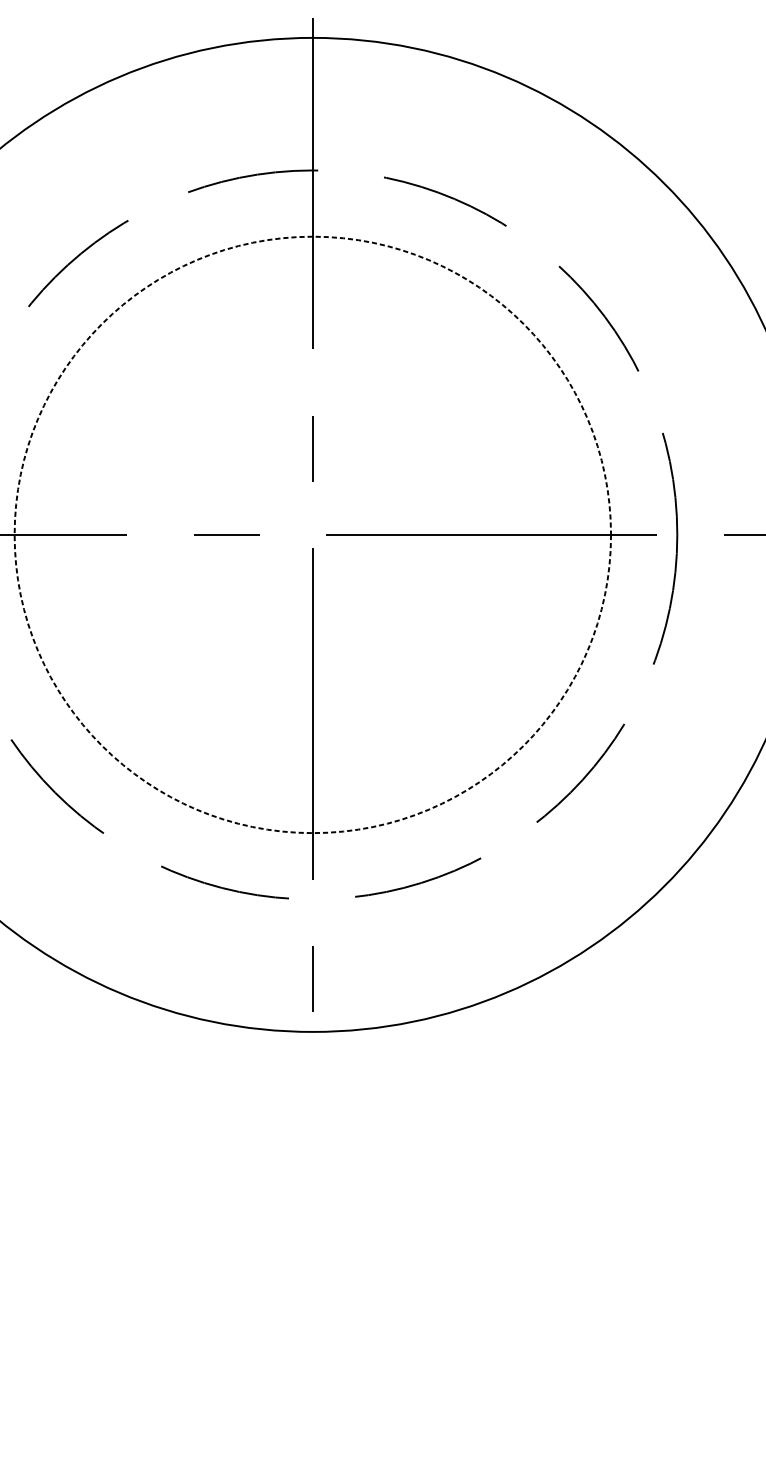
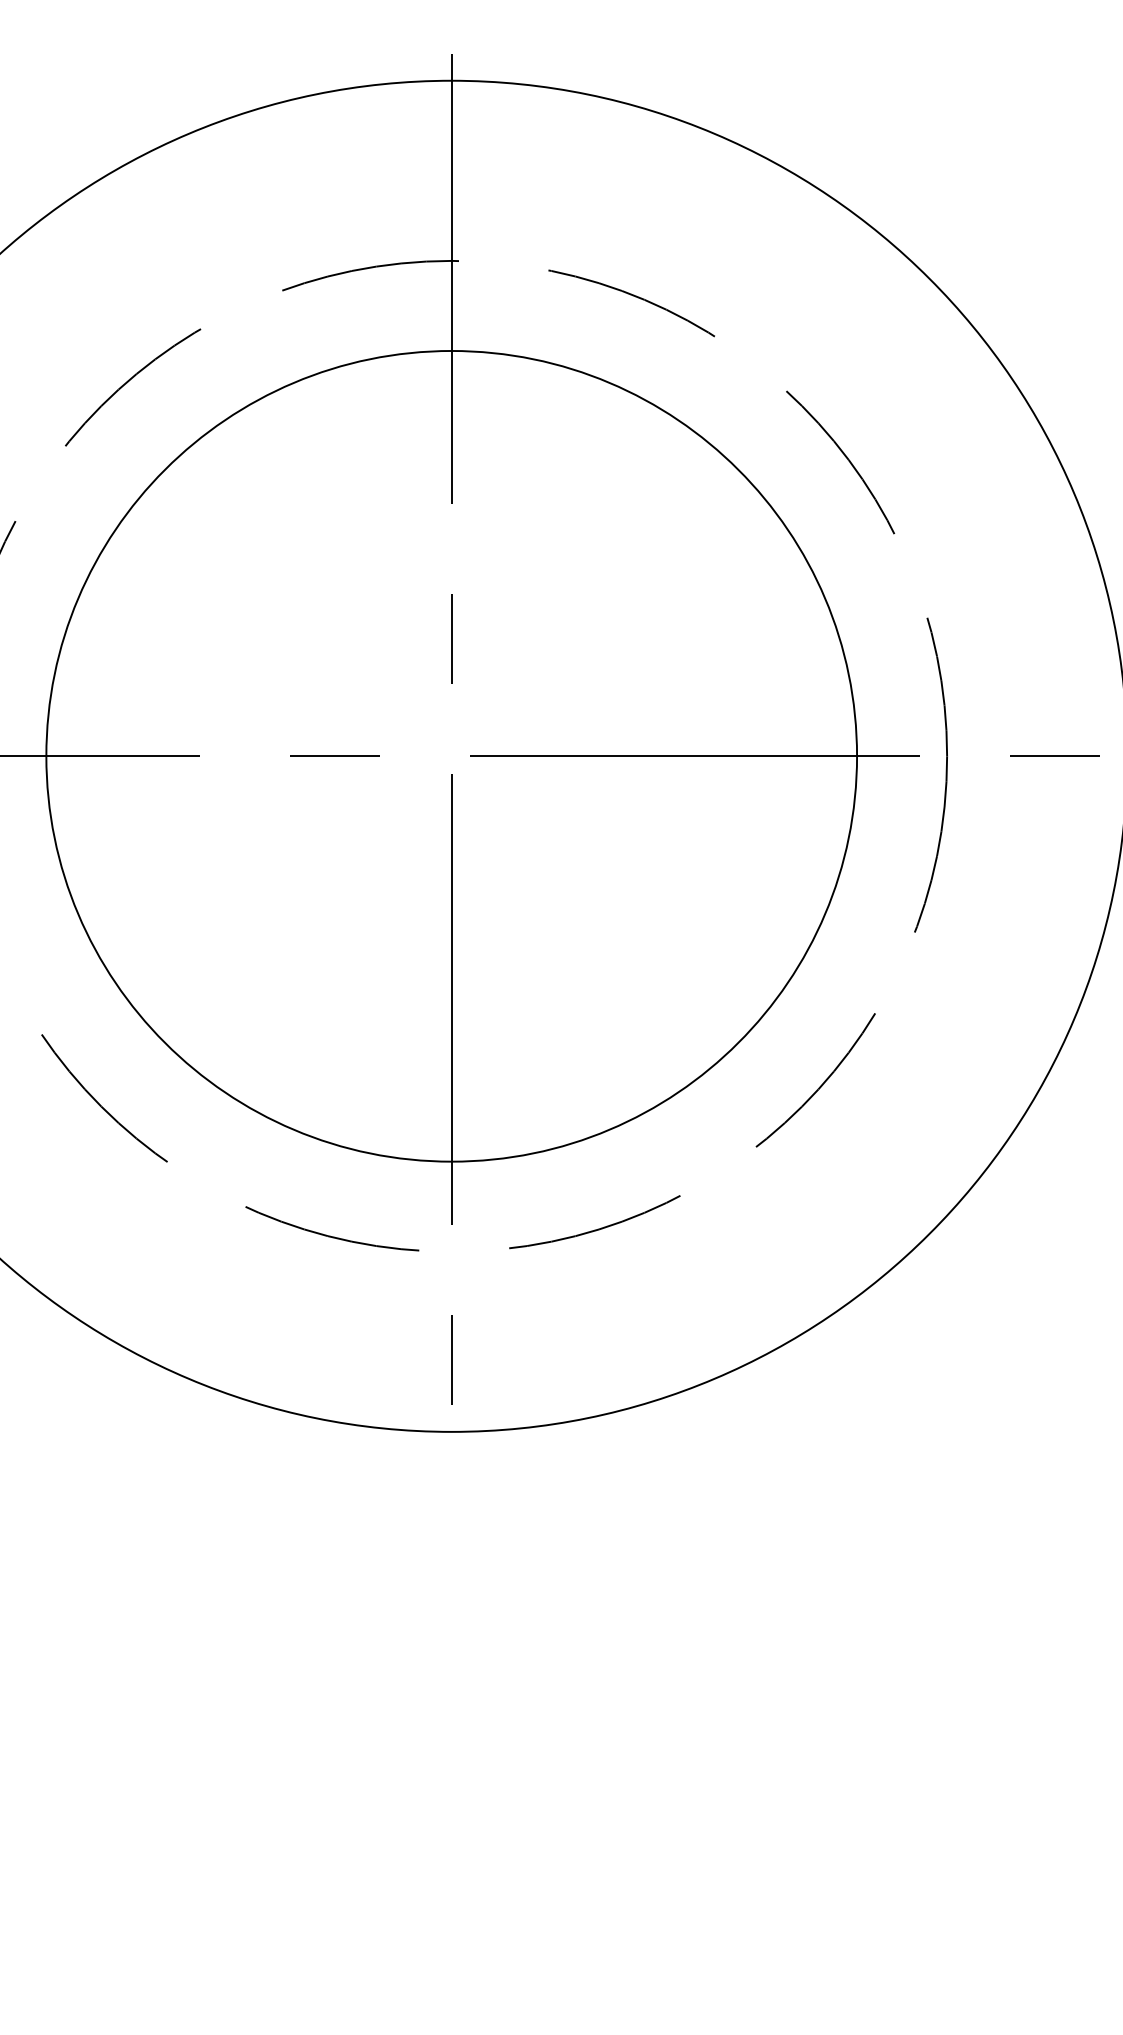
circle: (312, 534) -> (451, 755), dashed -> solid

